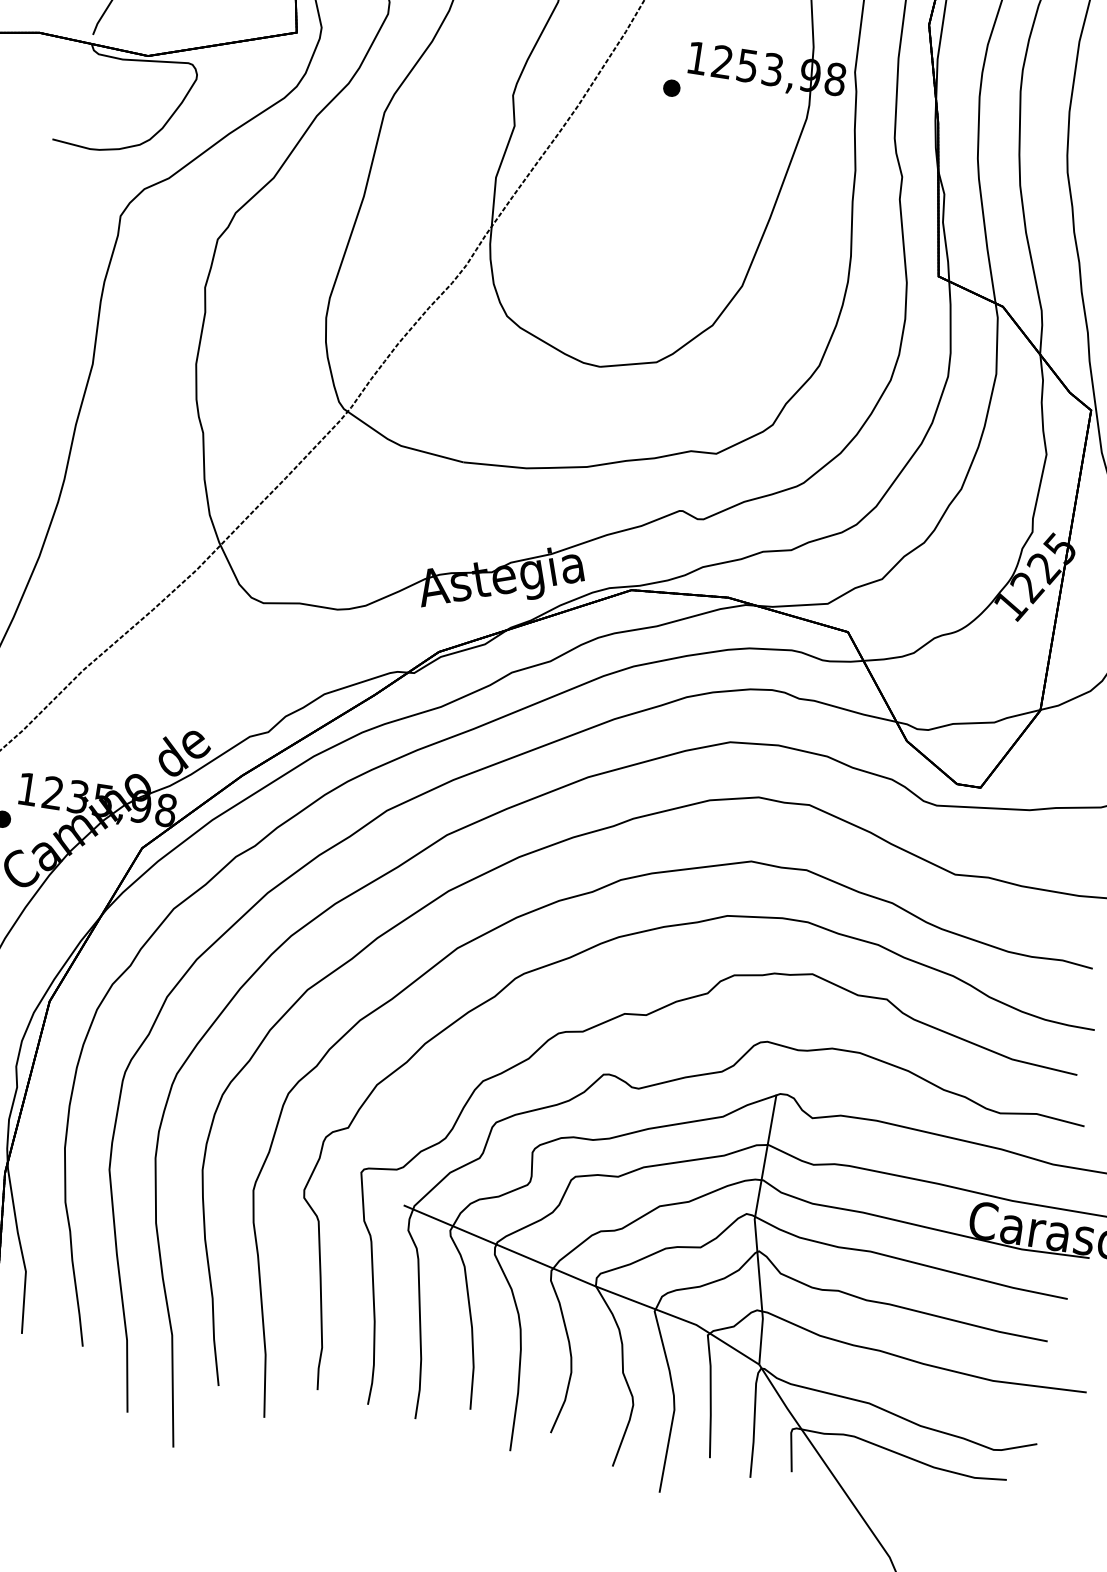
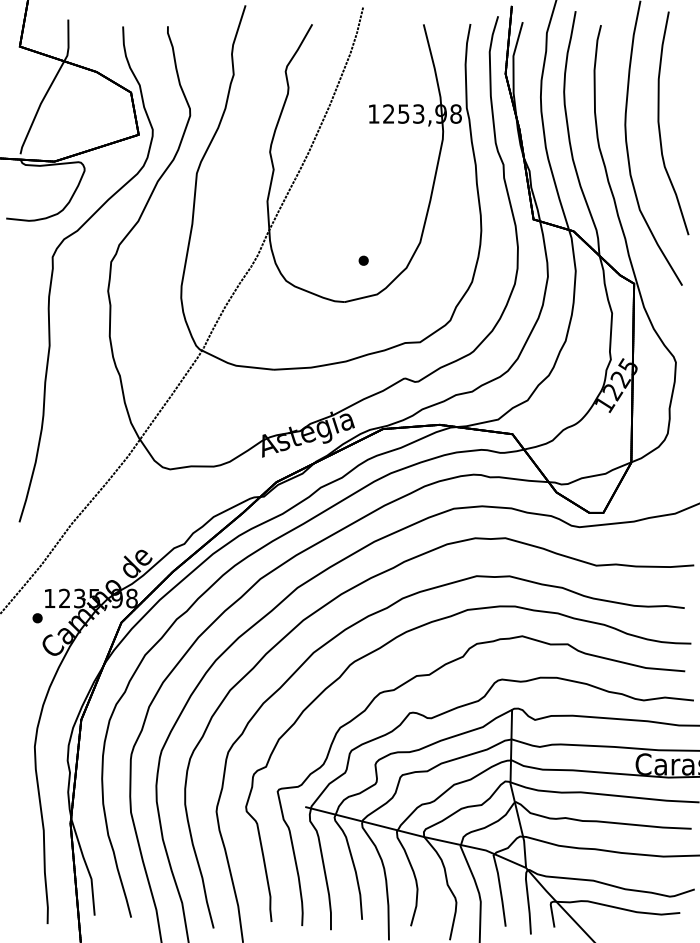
part: (671, 87) -> (363, 260), moved

